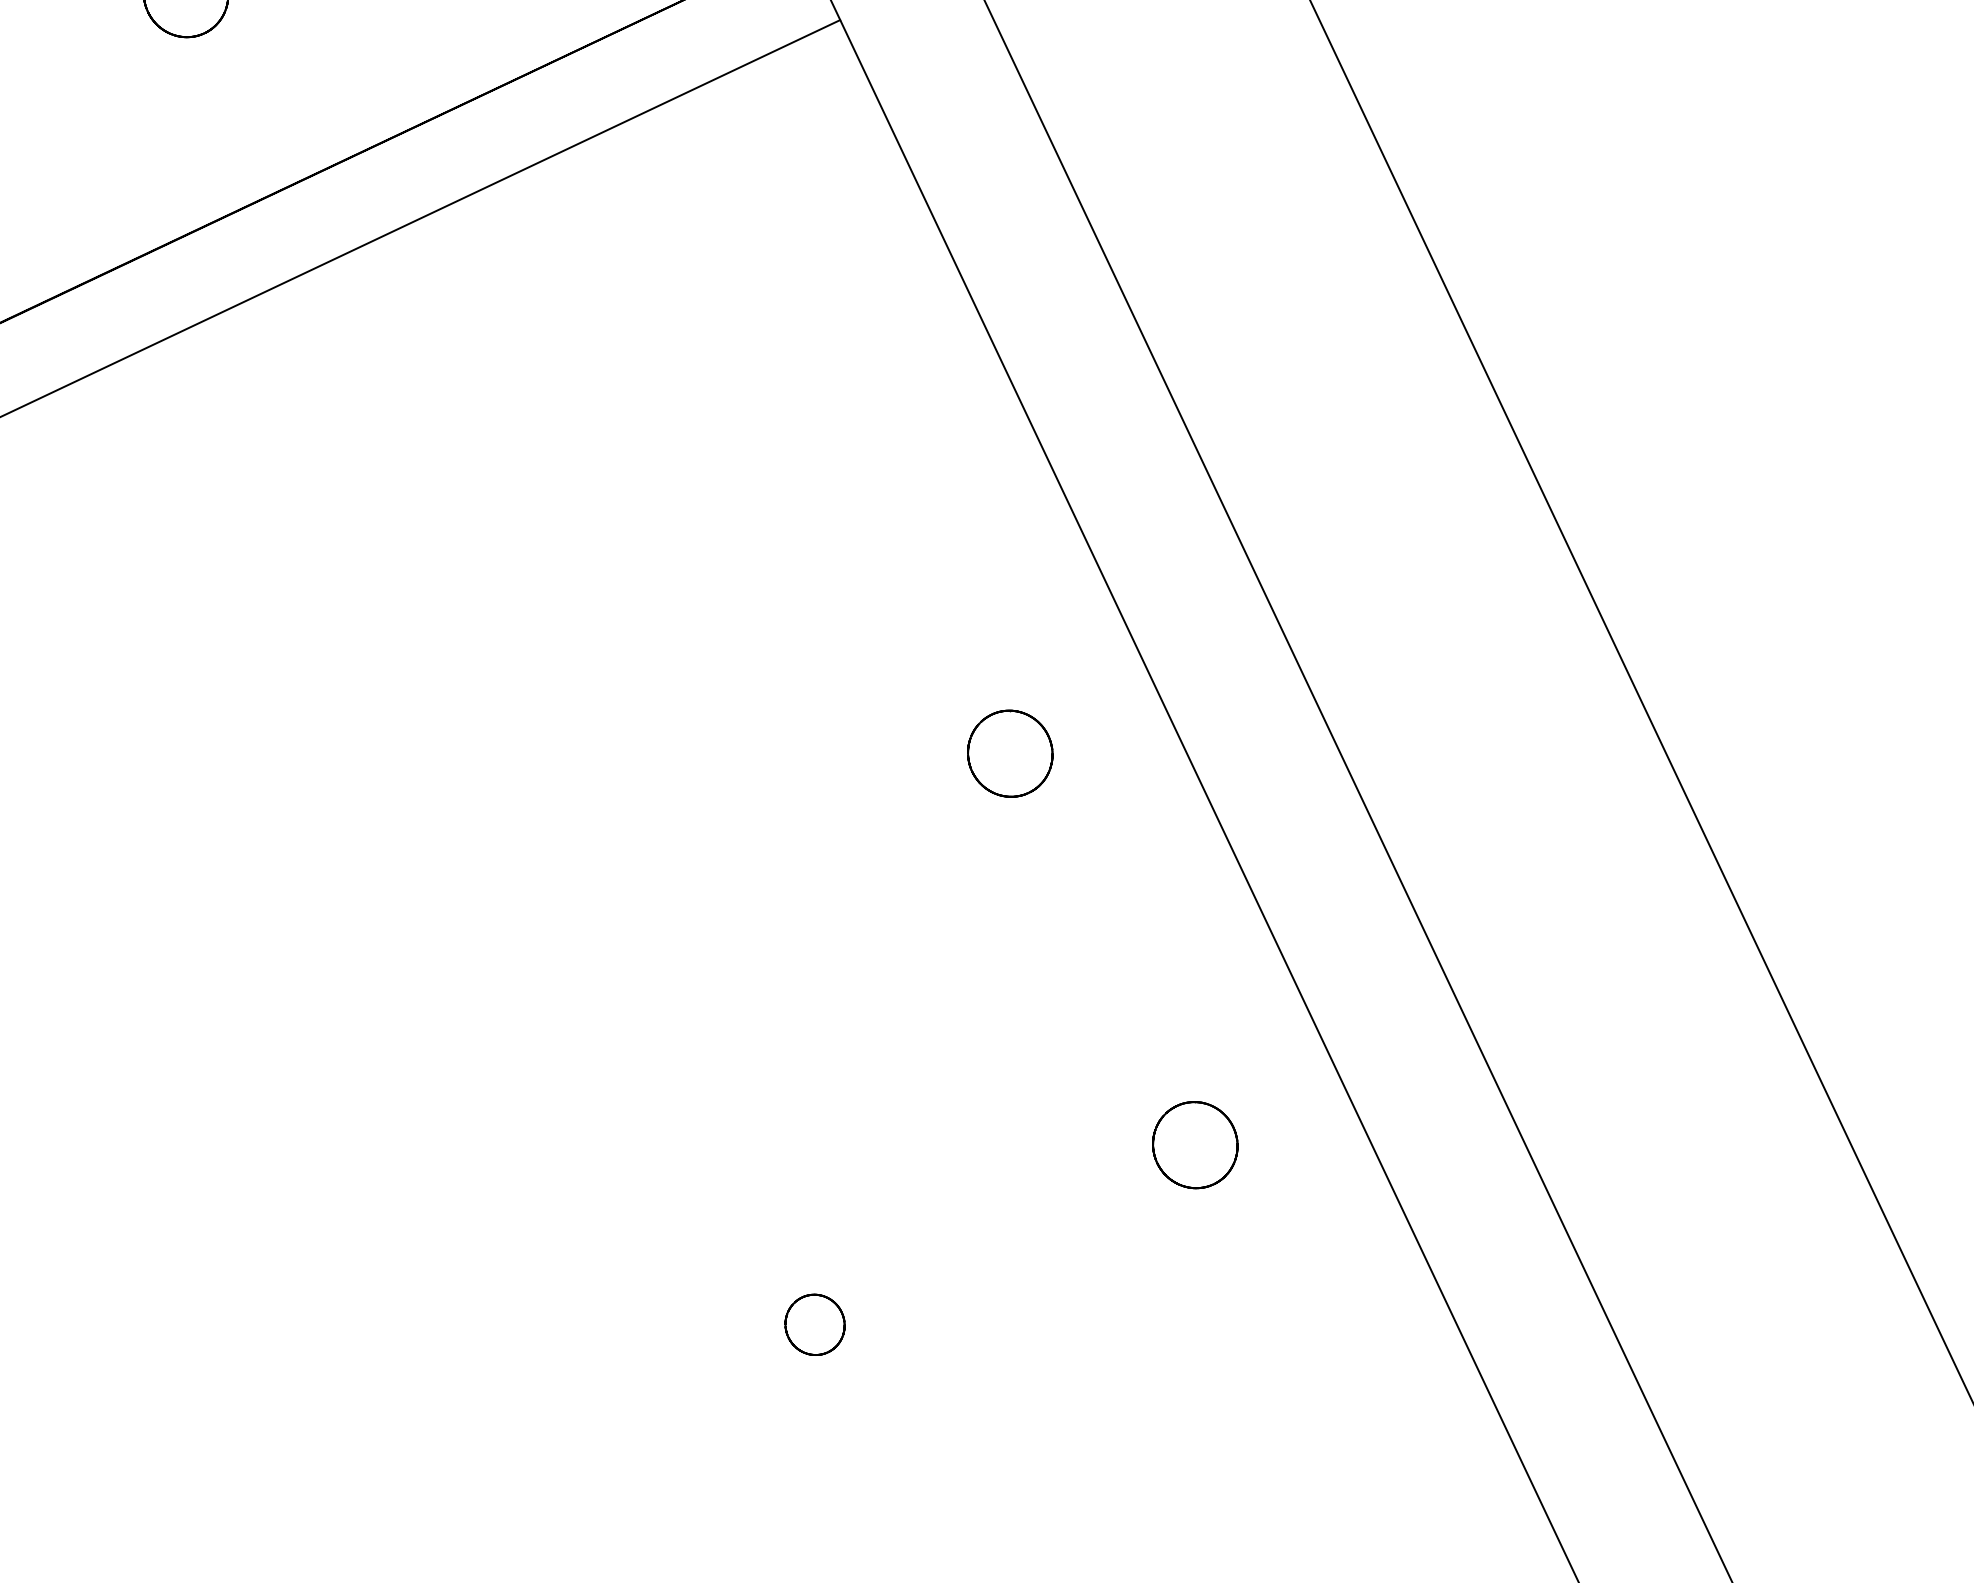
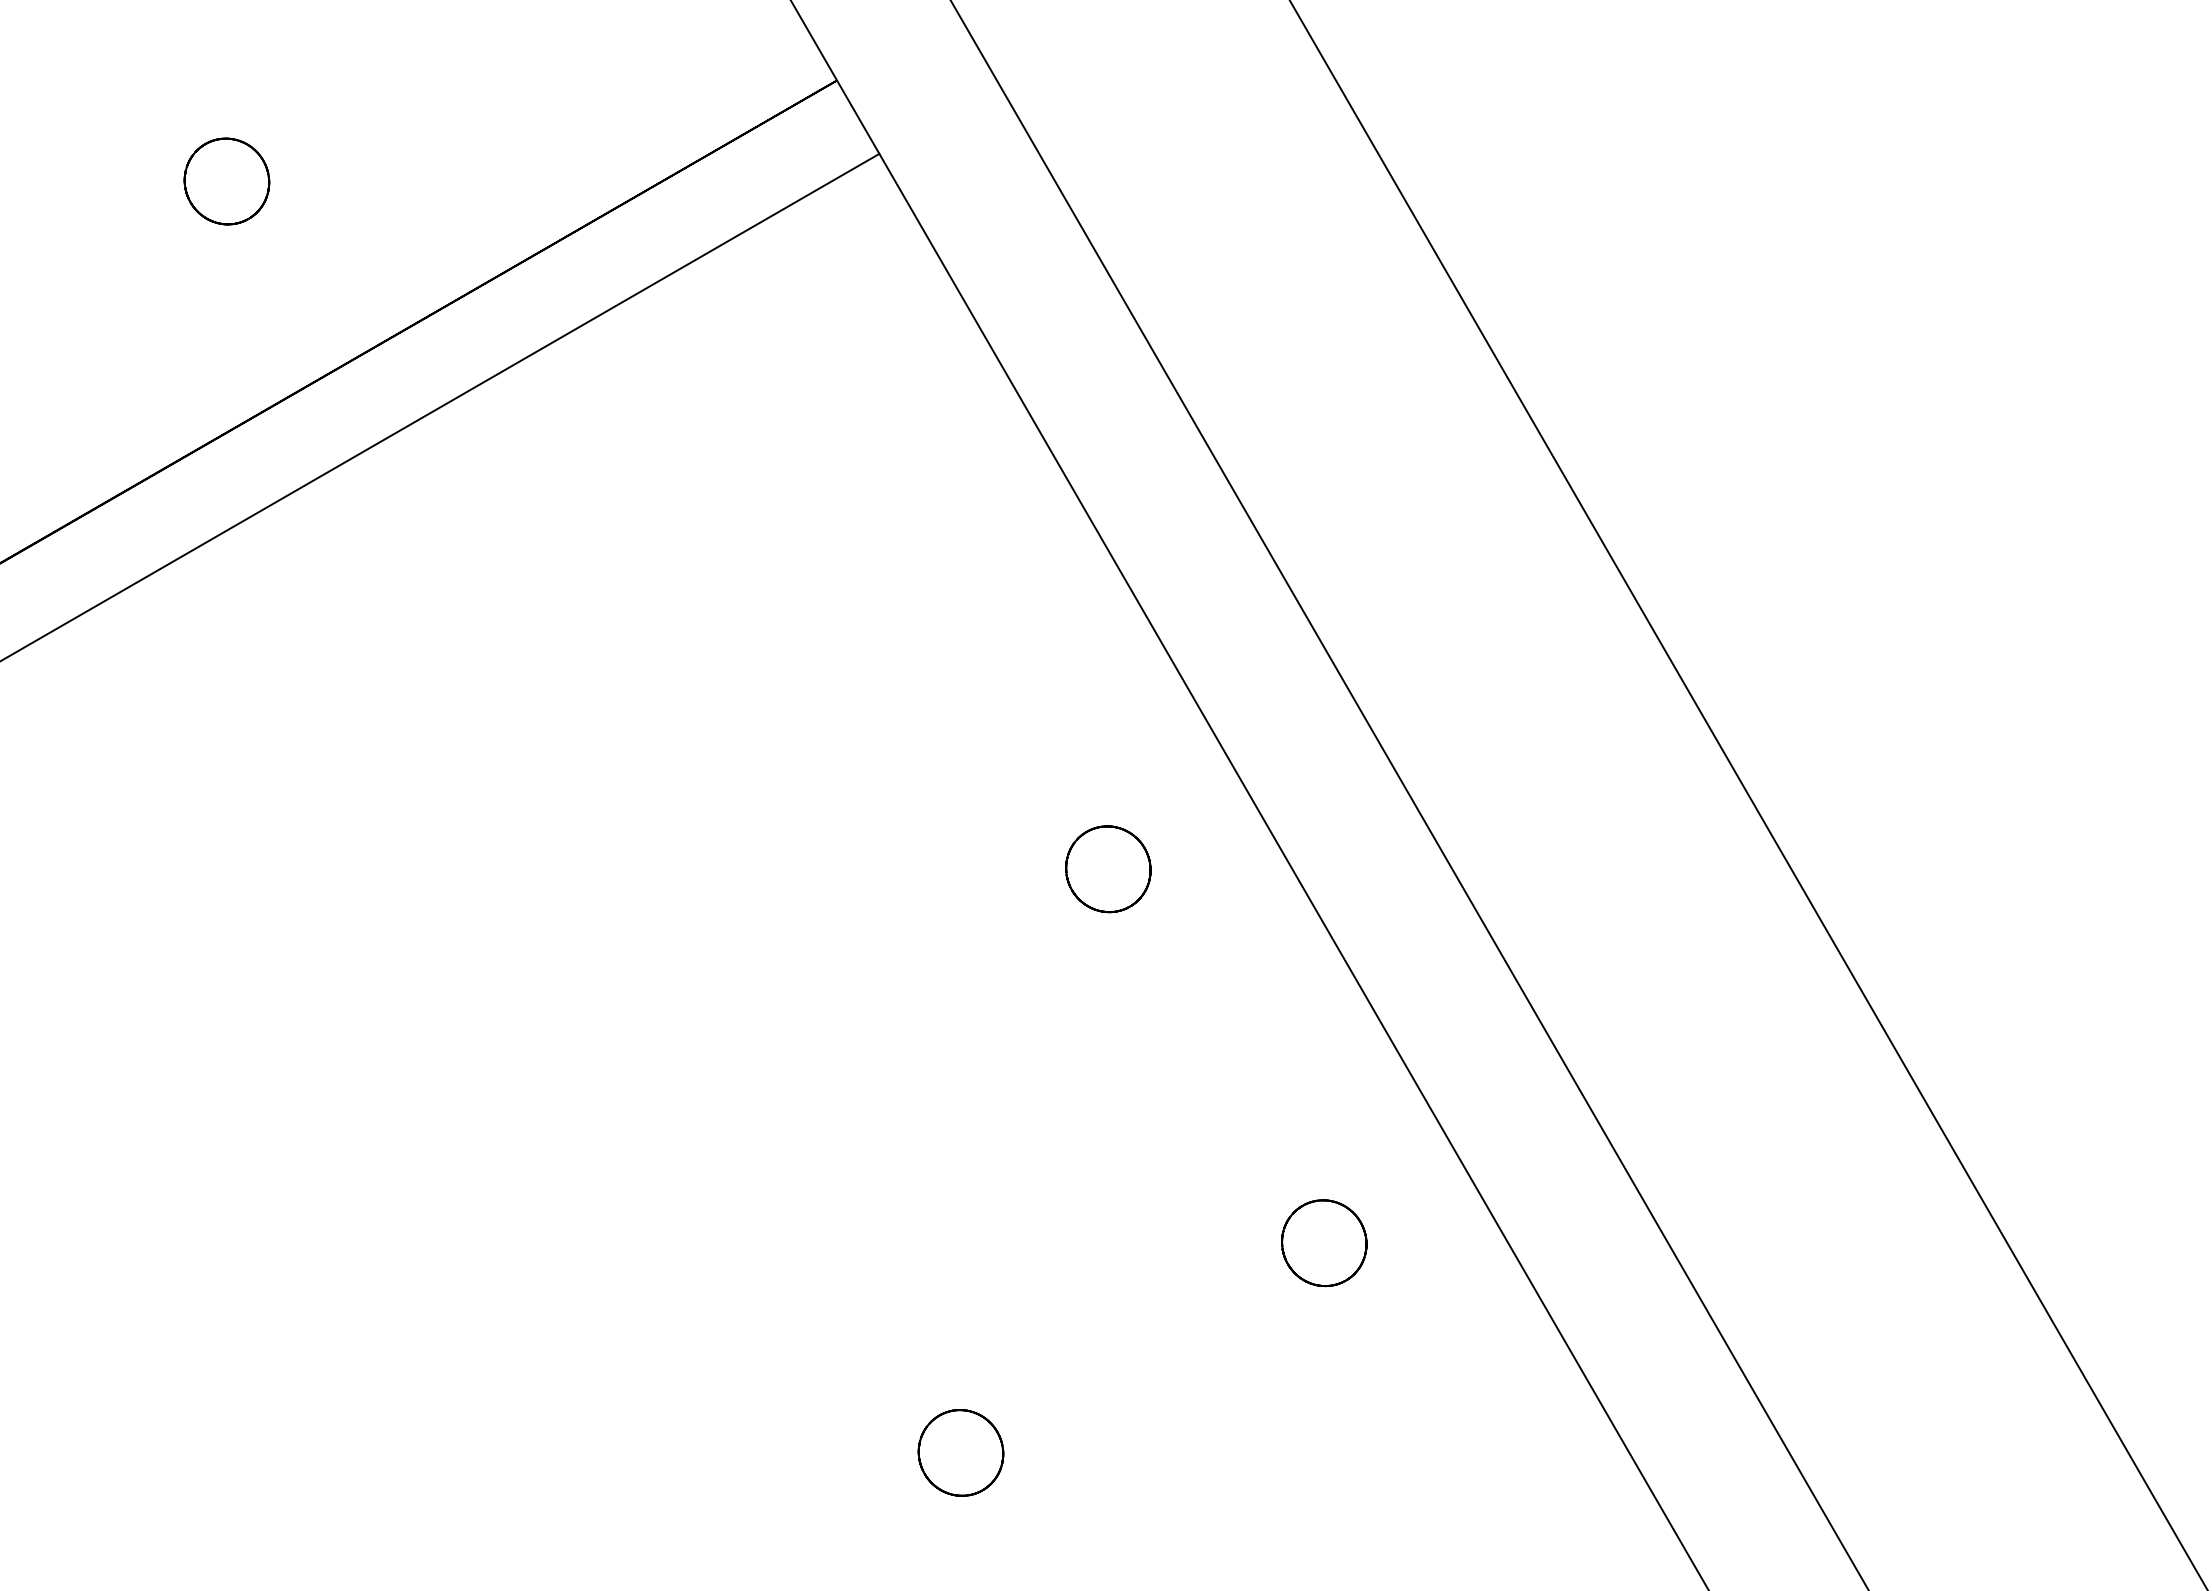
part: (814, 1324) -> (960, 1452), size x1.43

